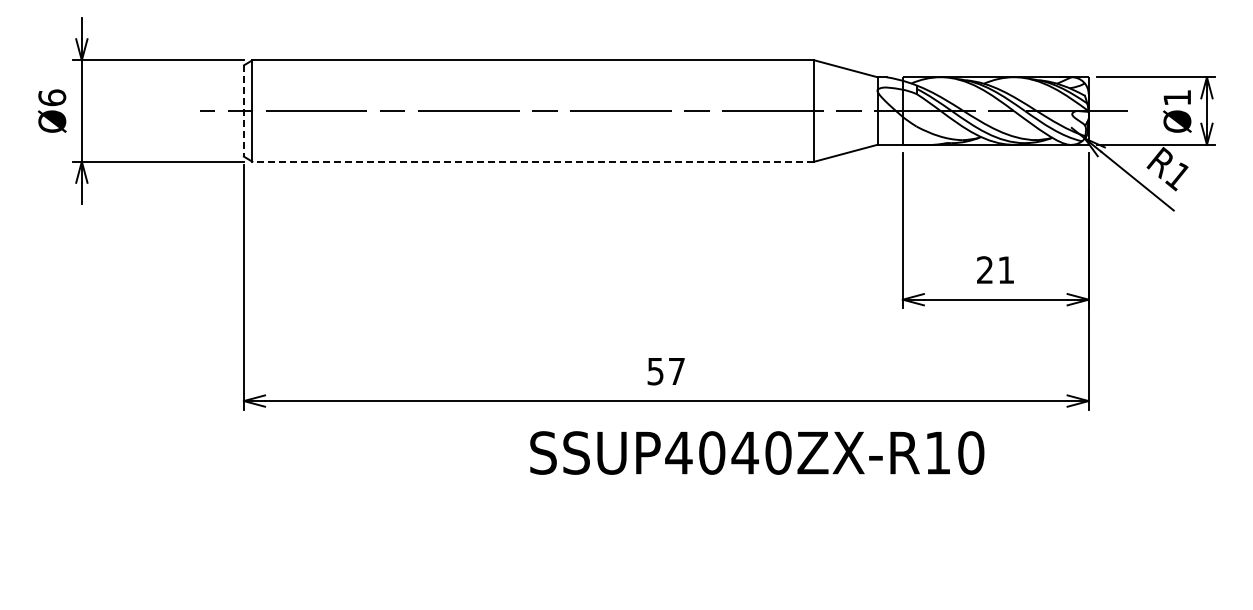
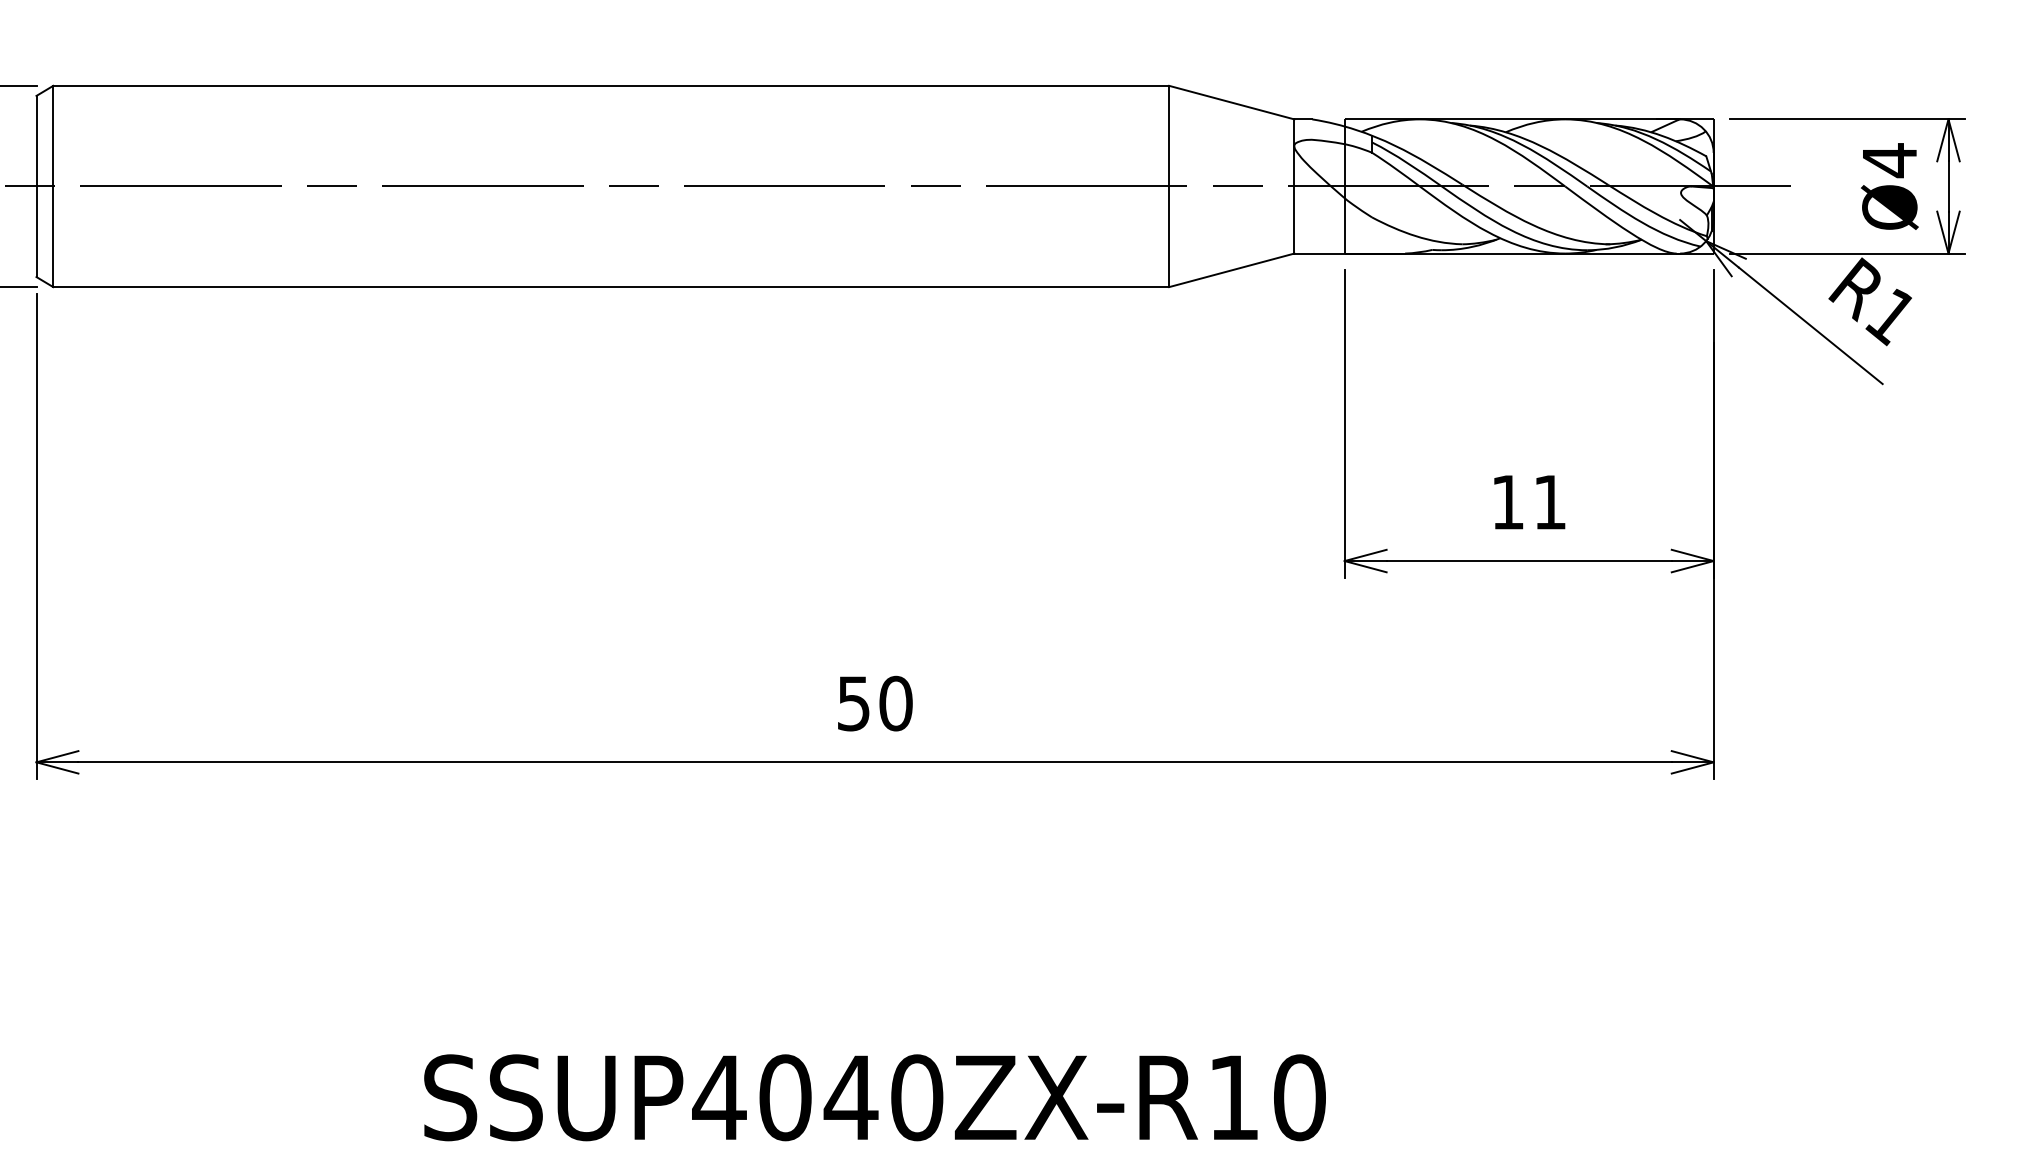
text: (1176, 97) -> (1888, 159), Ø1 -> Ø4
line: (243, 111) -> (35, 187), dashed -> solid
line: (532, 161) -> (609, 286), dashed -> solid
text: (984, 269) -> (1506, 501), 21 -> 11
text: (676, 371) -> (895, 703), 57 -> 50
text: (757, 452) -> (875, 1096), moved

